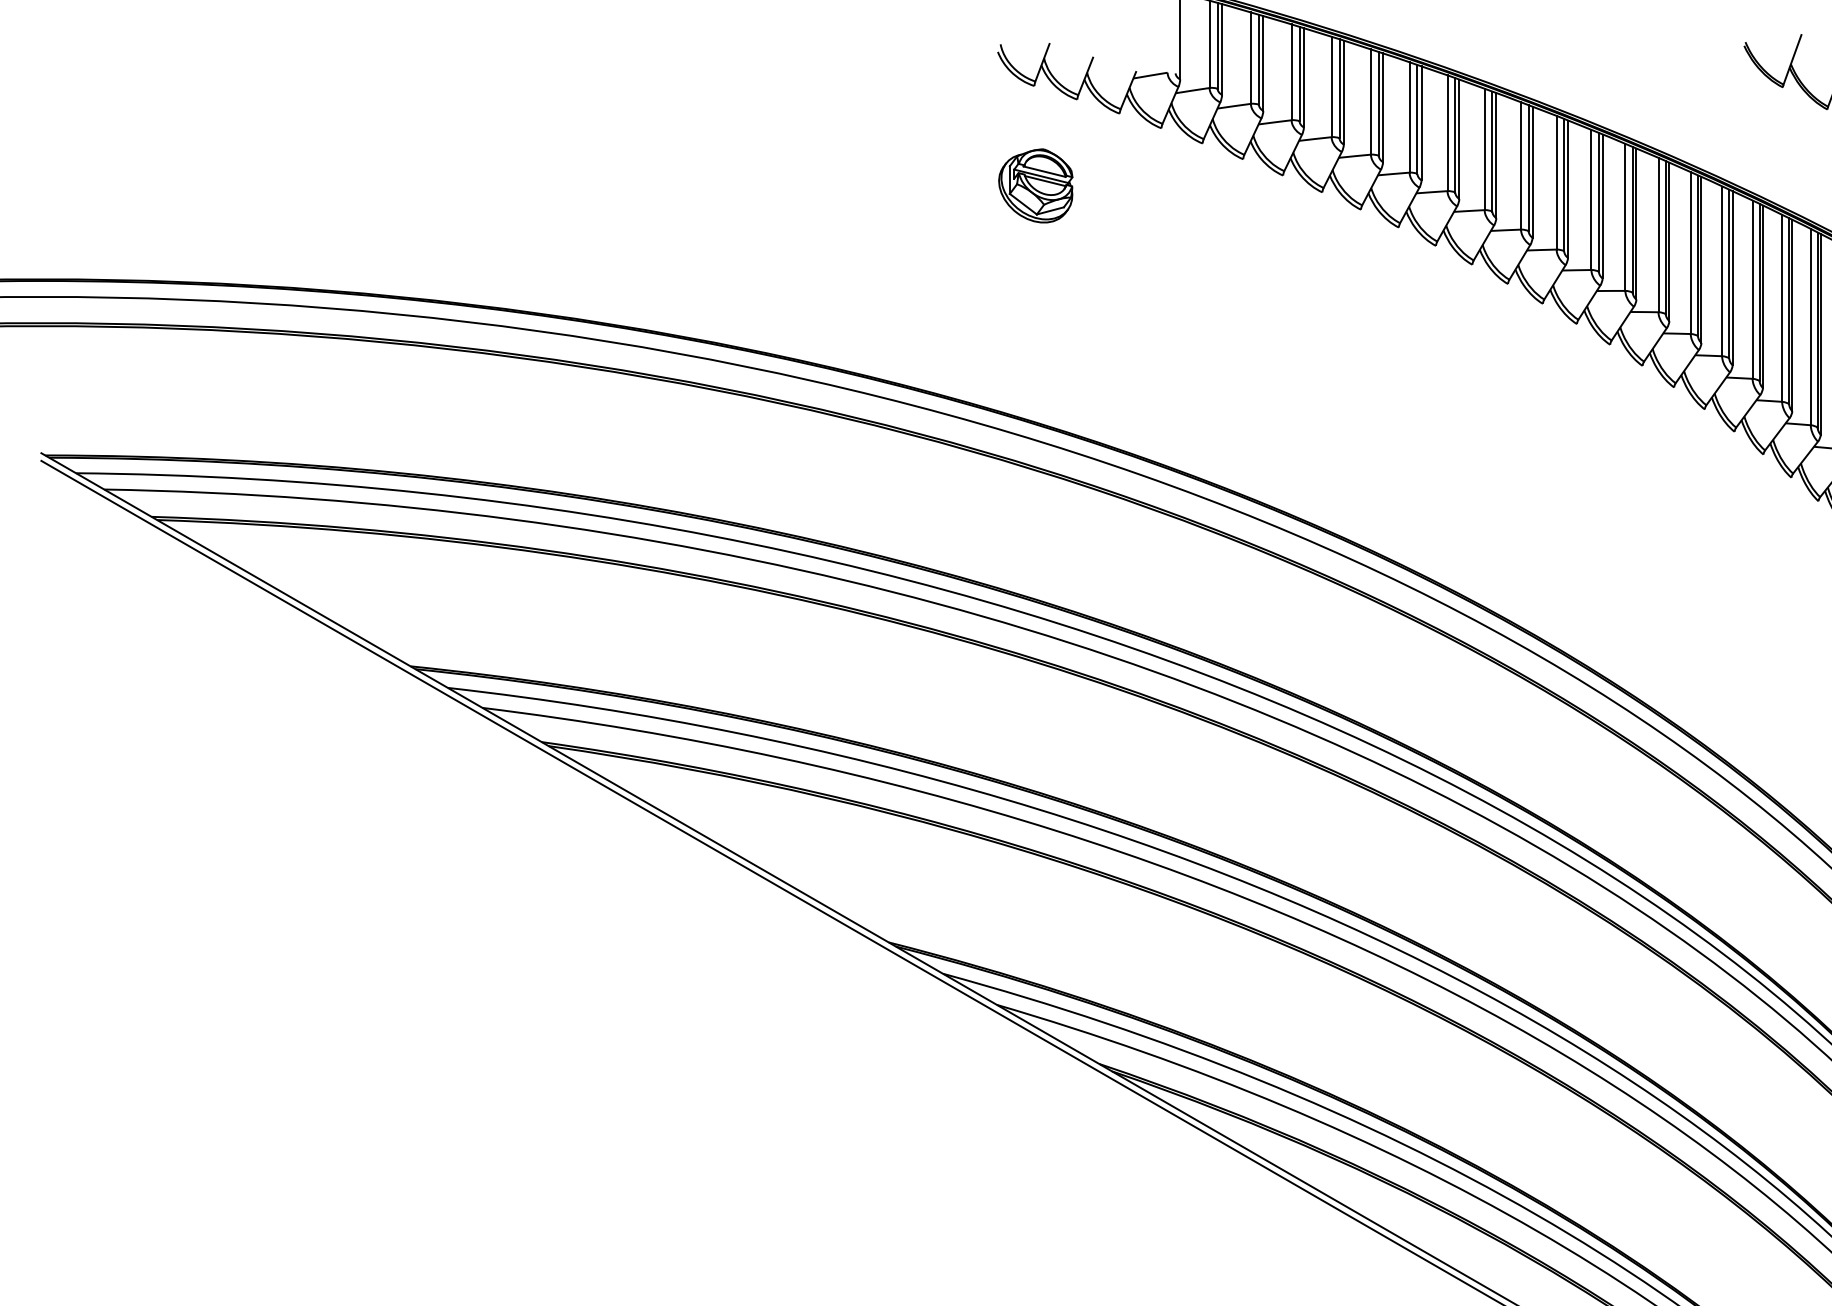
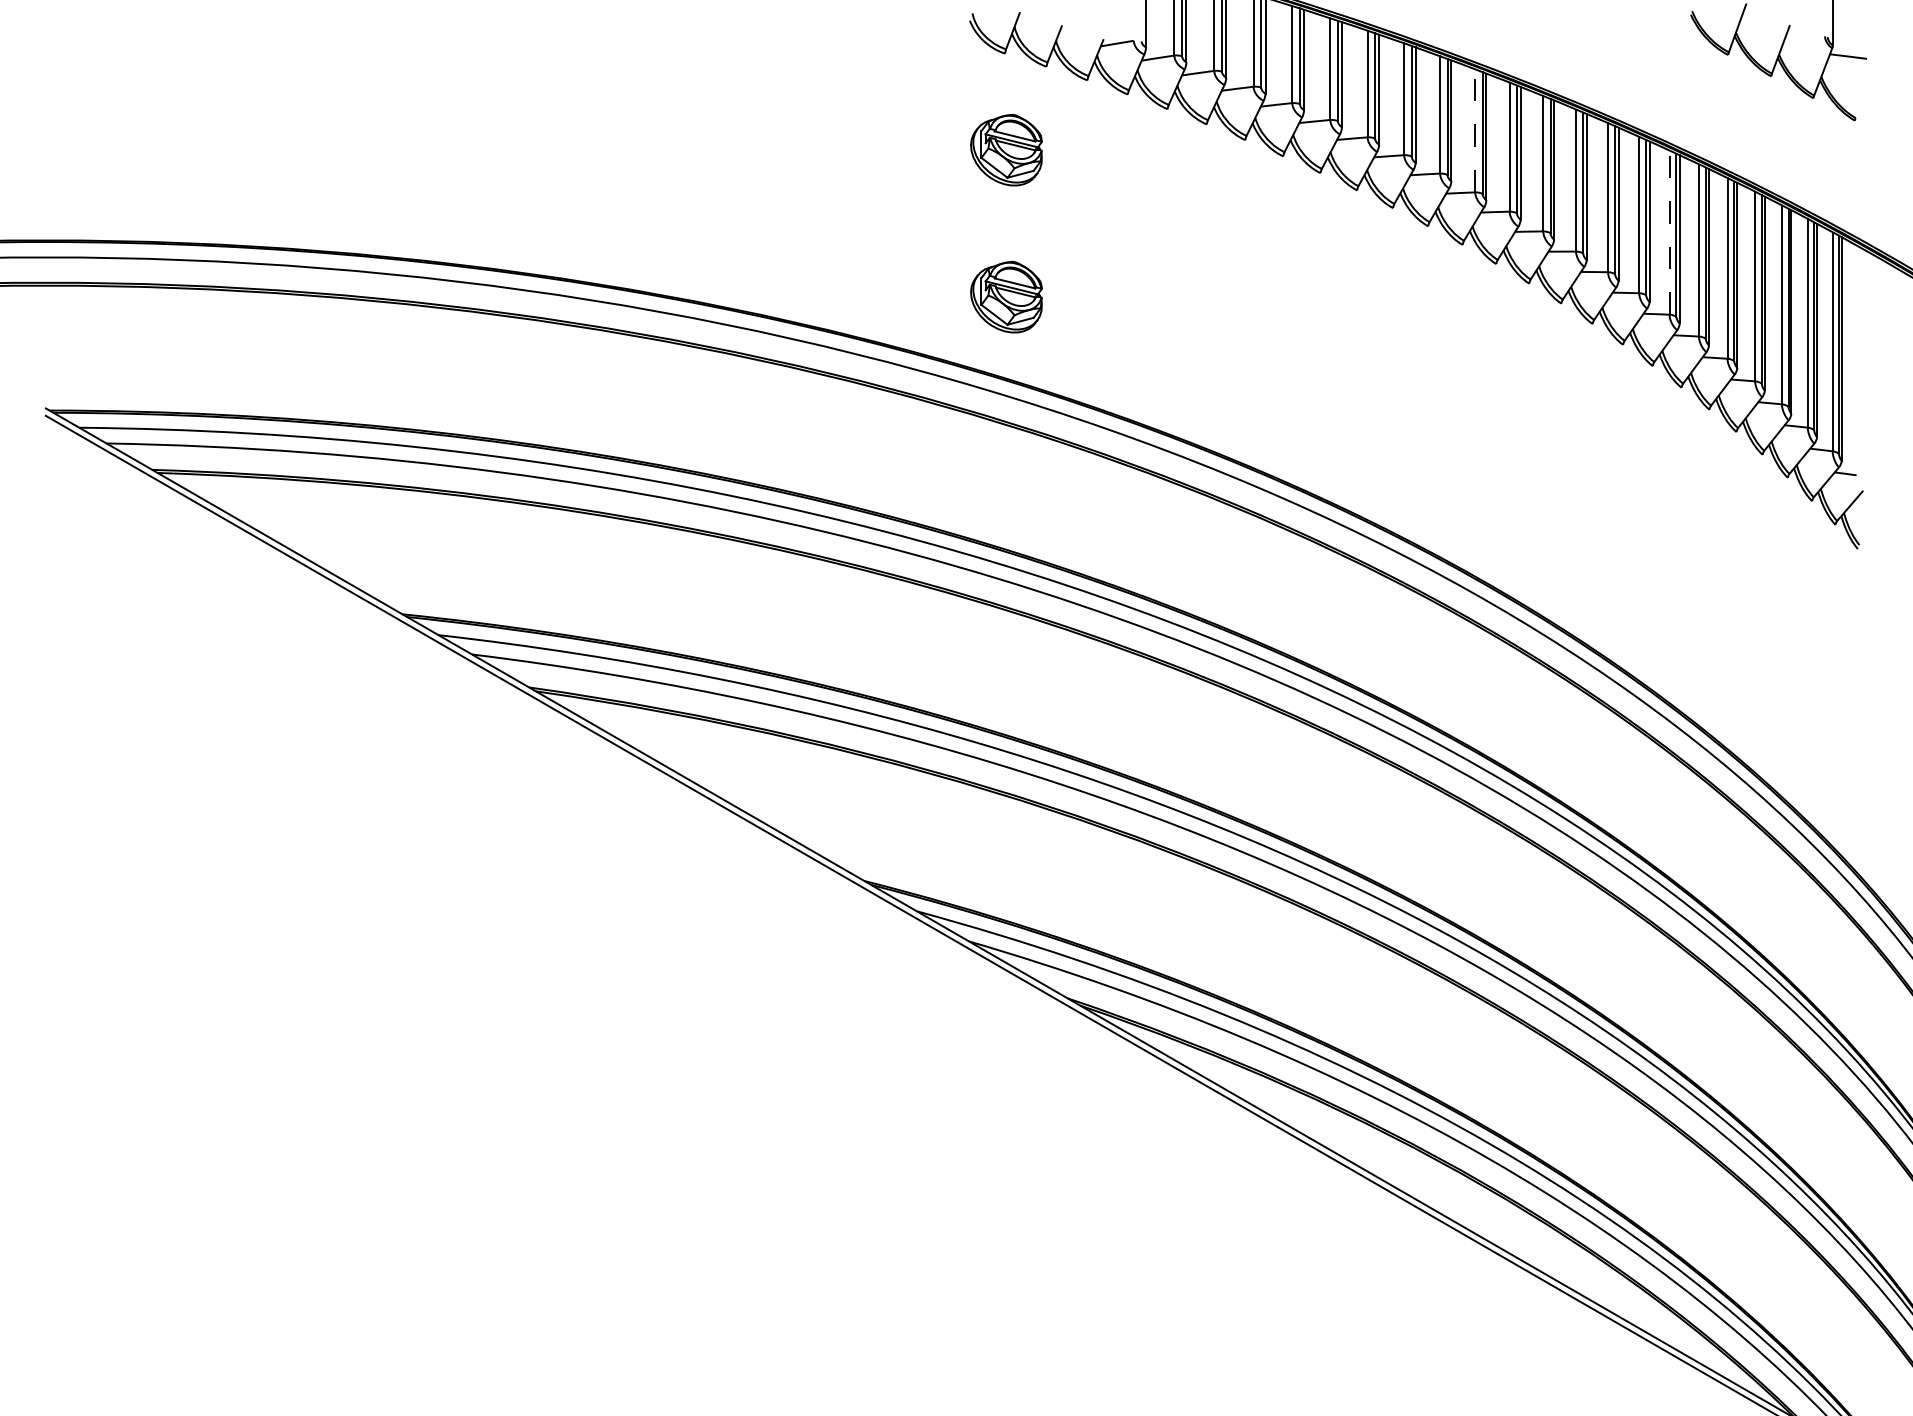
line: (1521, 165) -> (1475, 130), solid -> dashed
line: (1722, 271) -> (1669, 232), solid -> dashed
part: (1035, 337) -> (1006, 296), added

